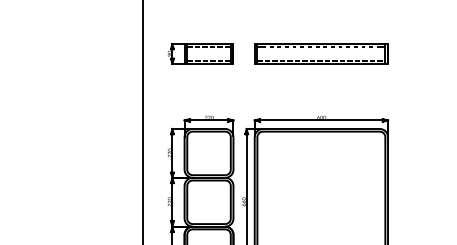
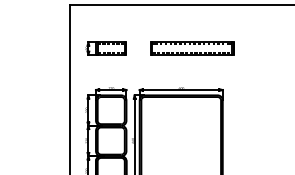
part: (321, 53) -> (192, 48), moved

